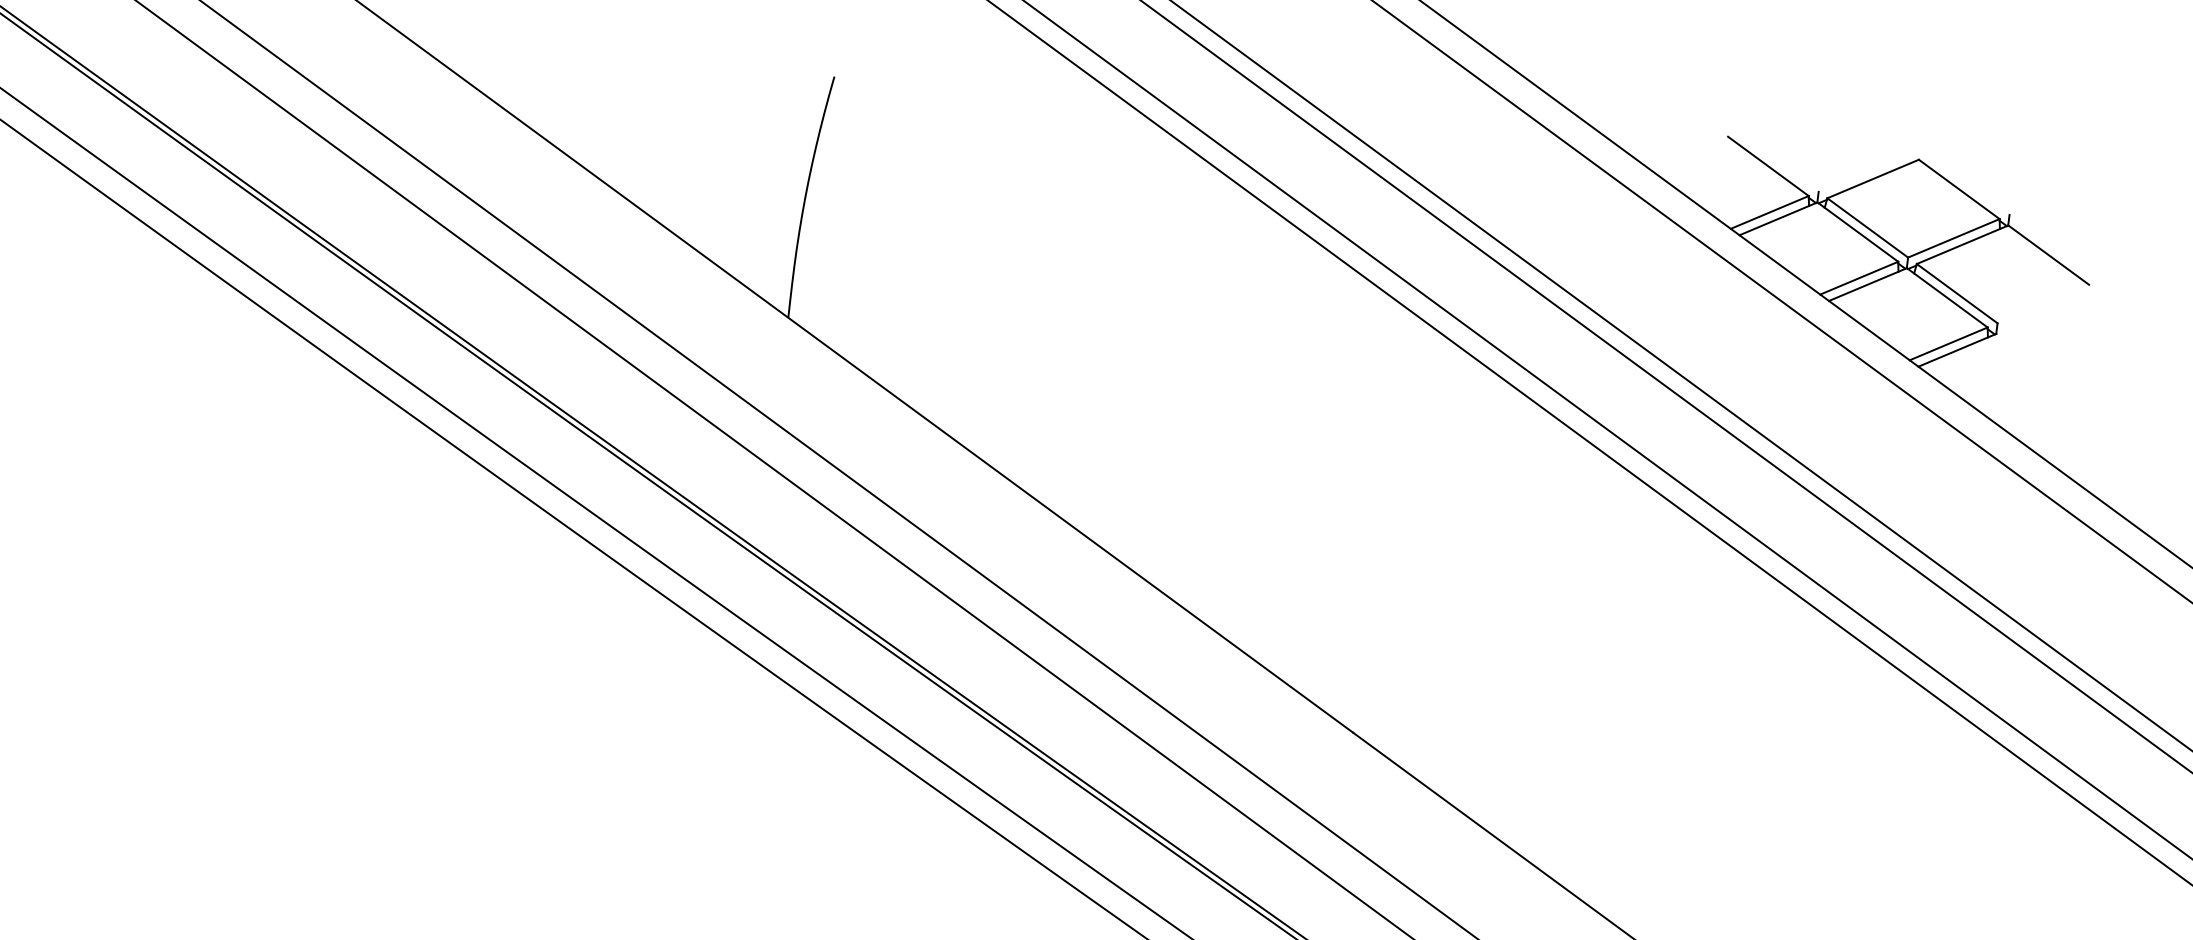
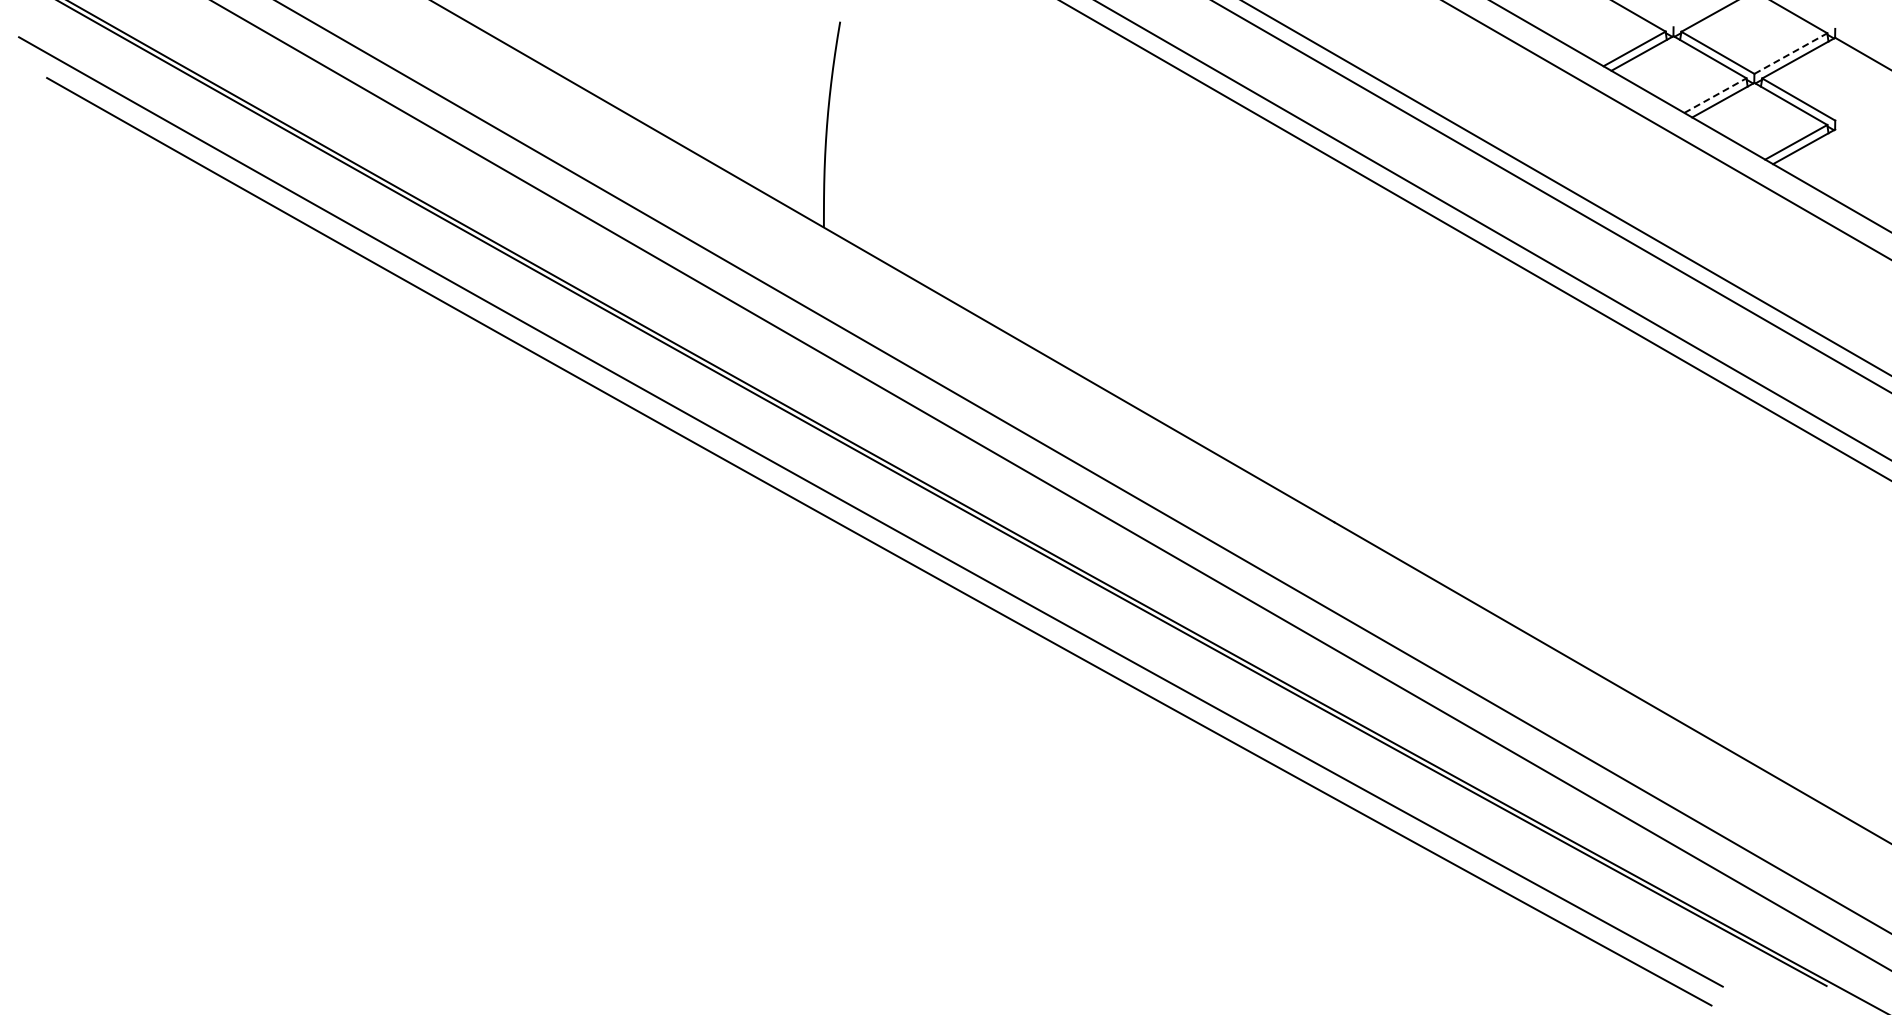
line: (1953, 238) -> (1790, 53), solid -> dashed
line: (1859, 278) -> (1715, 95), solid -> dashed

